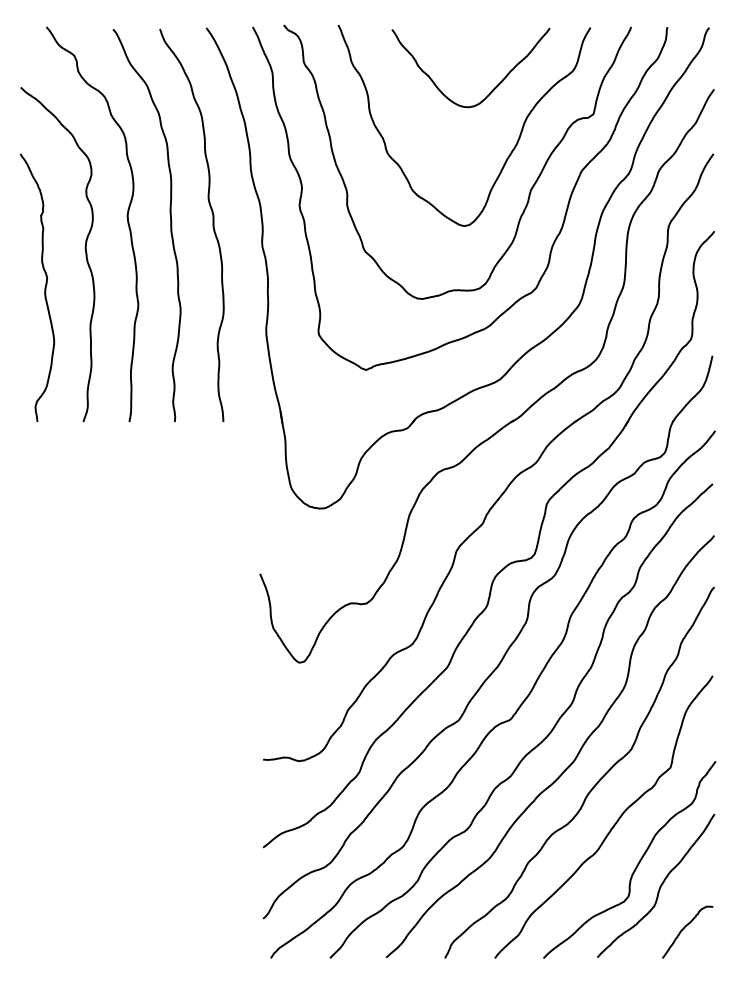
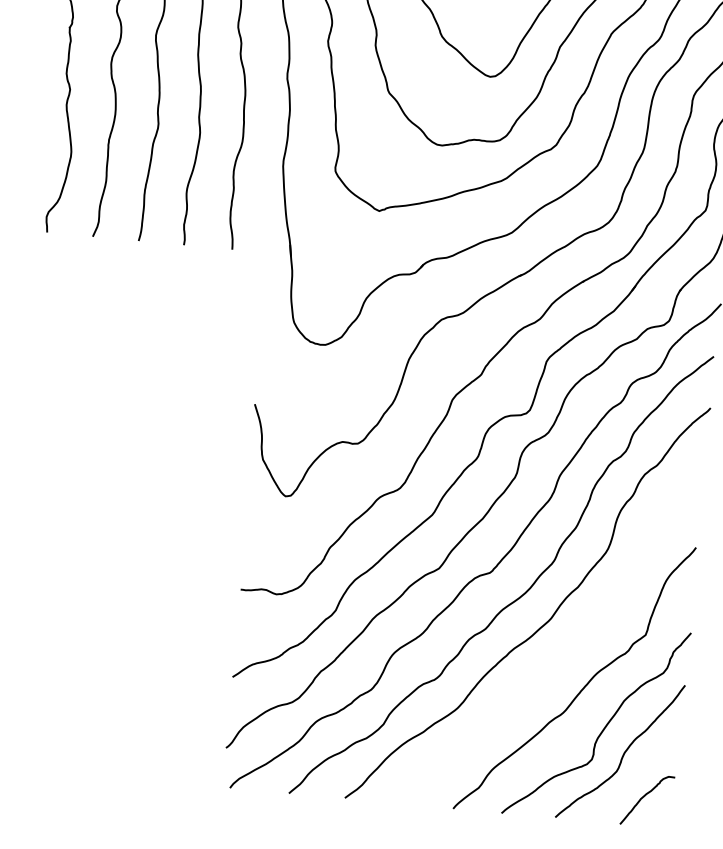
curve: (594, 784) -> (568, 644), removed

